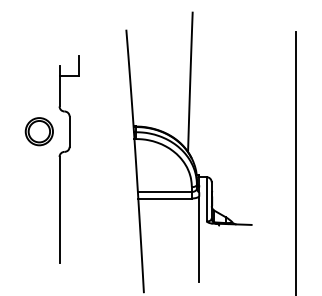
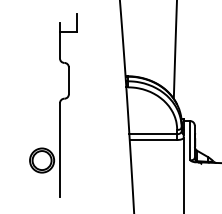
part: (38, 131) -> (41, 160), moved

